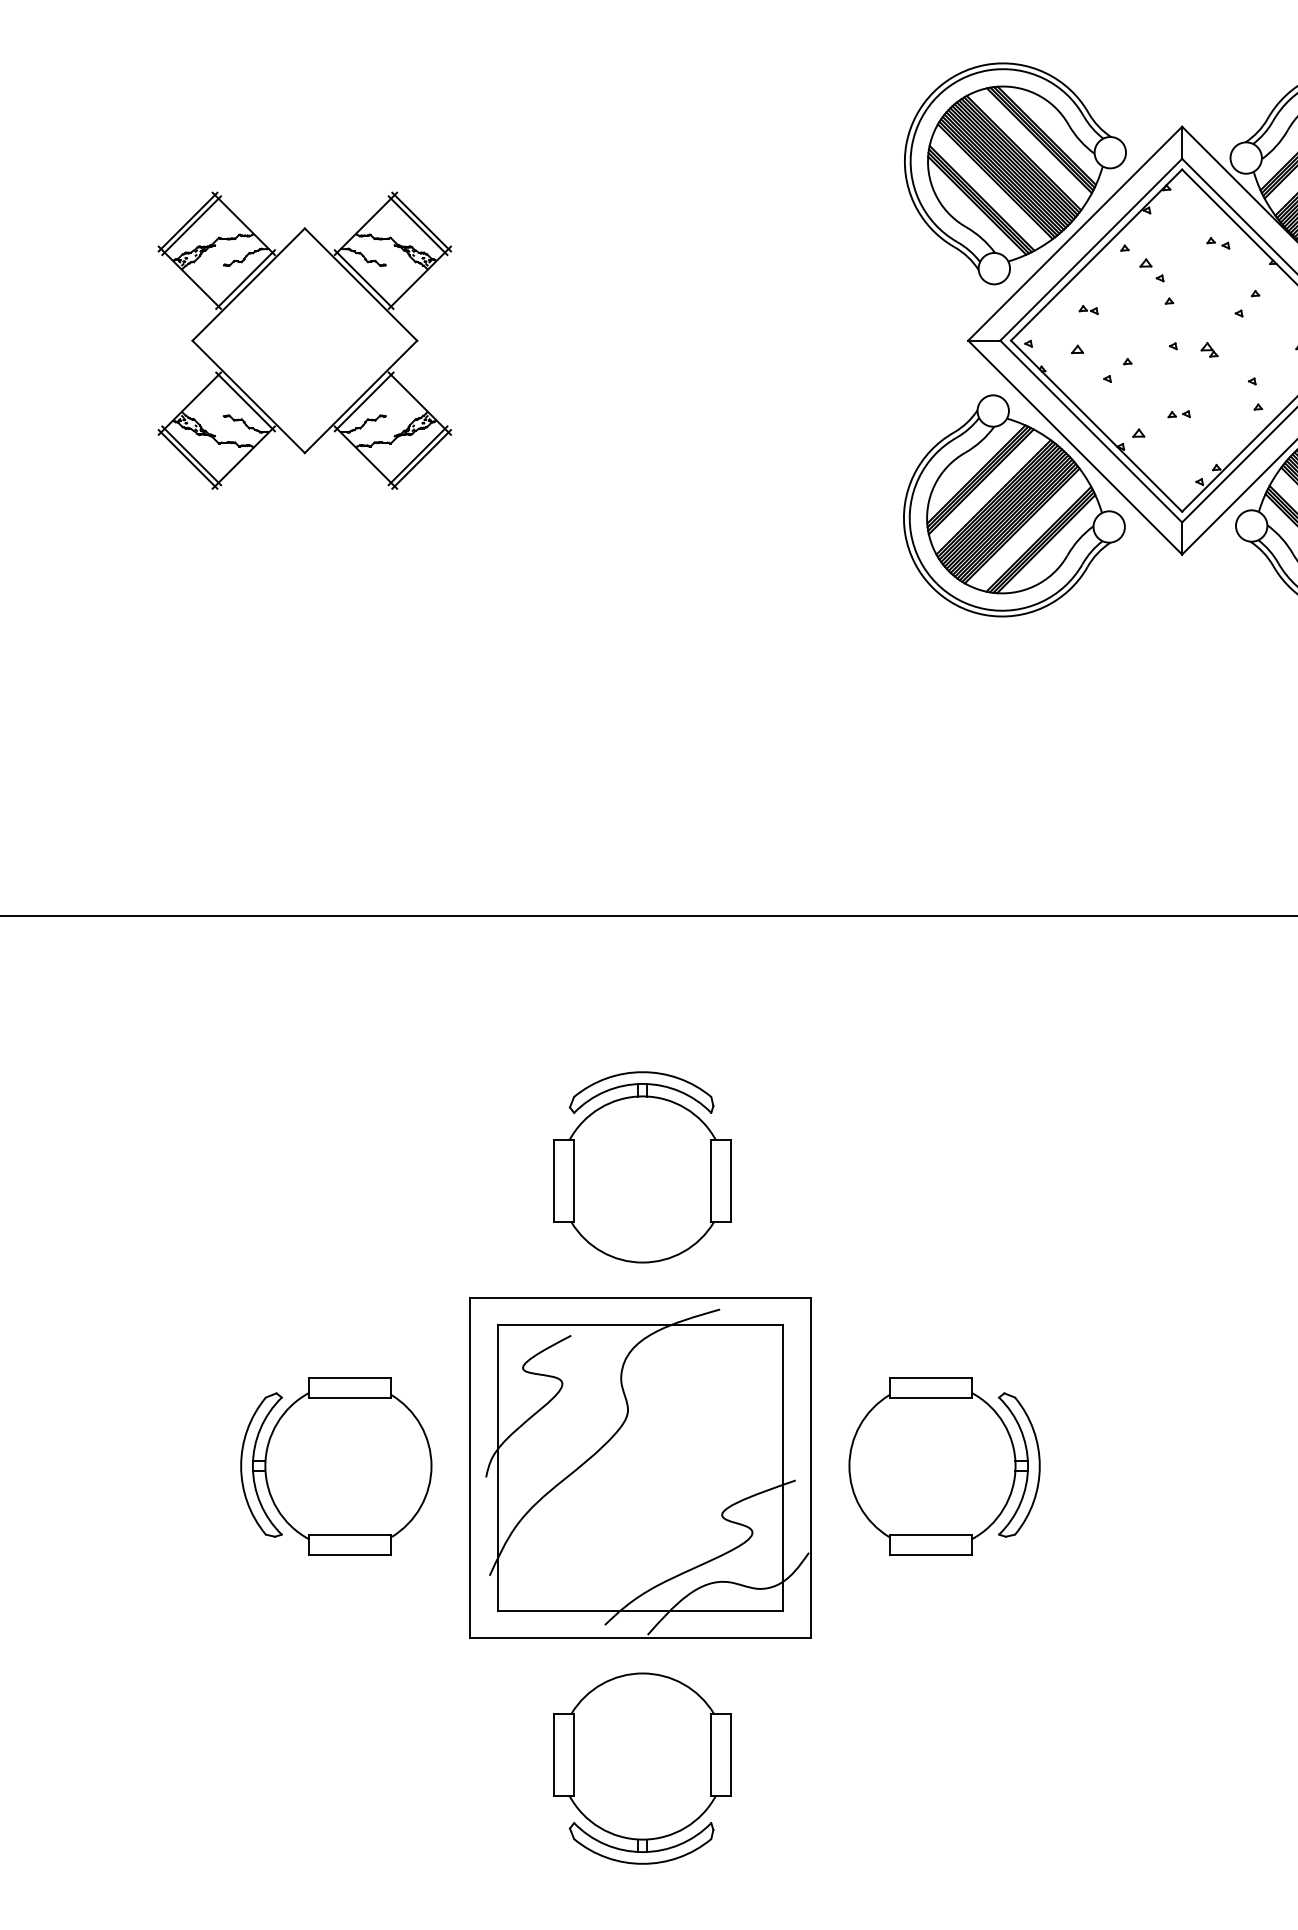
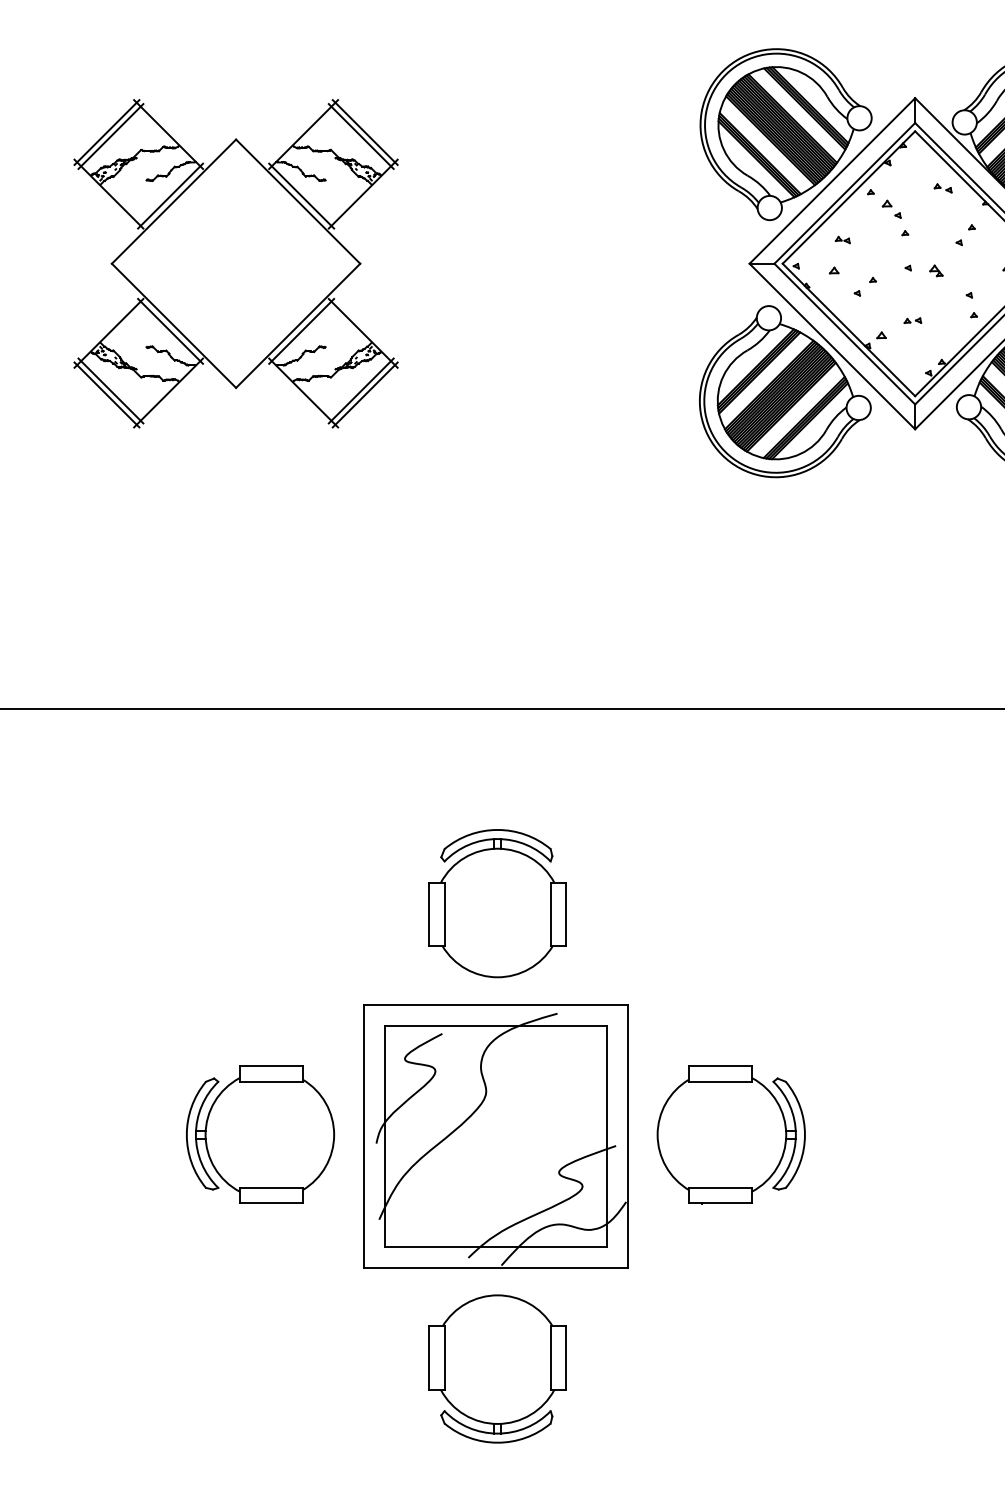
part: (304, 340) -> (235, 263), size x1.43

